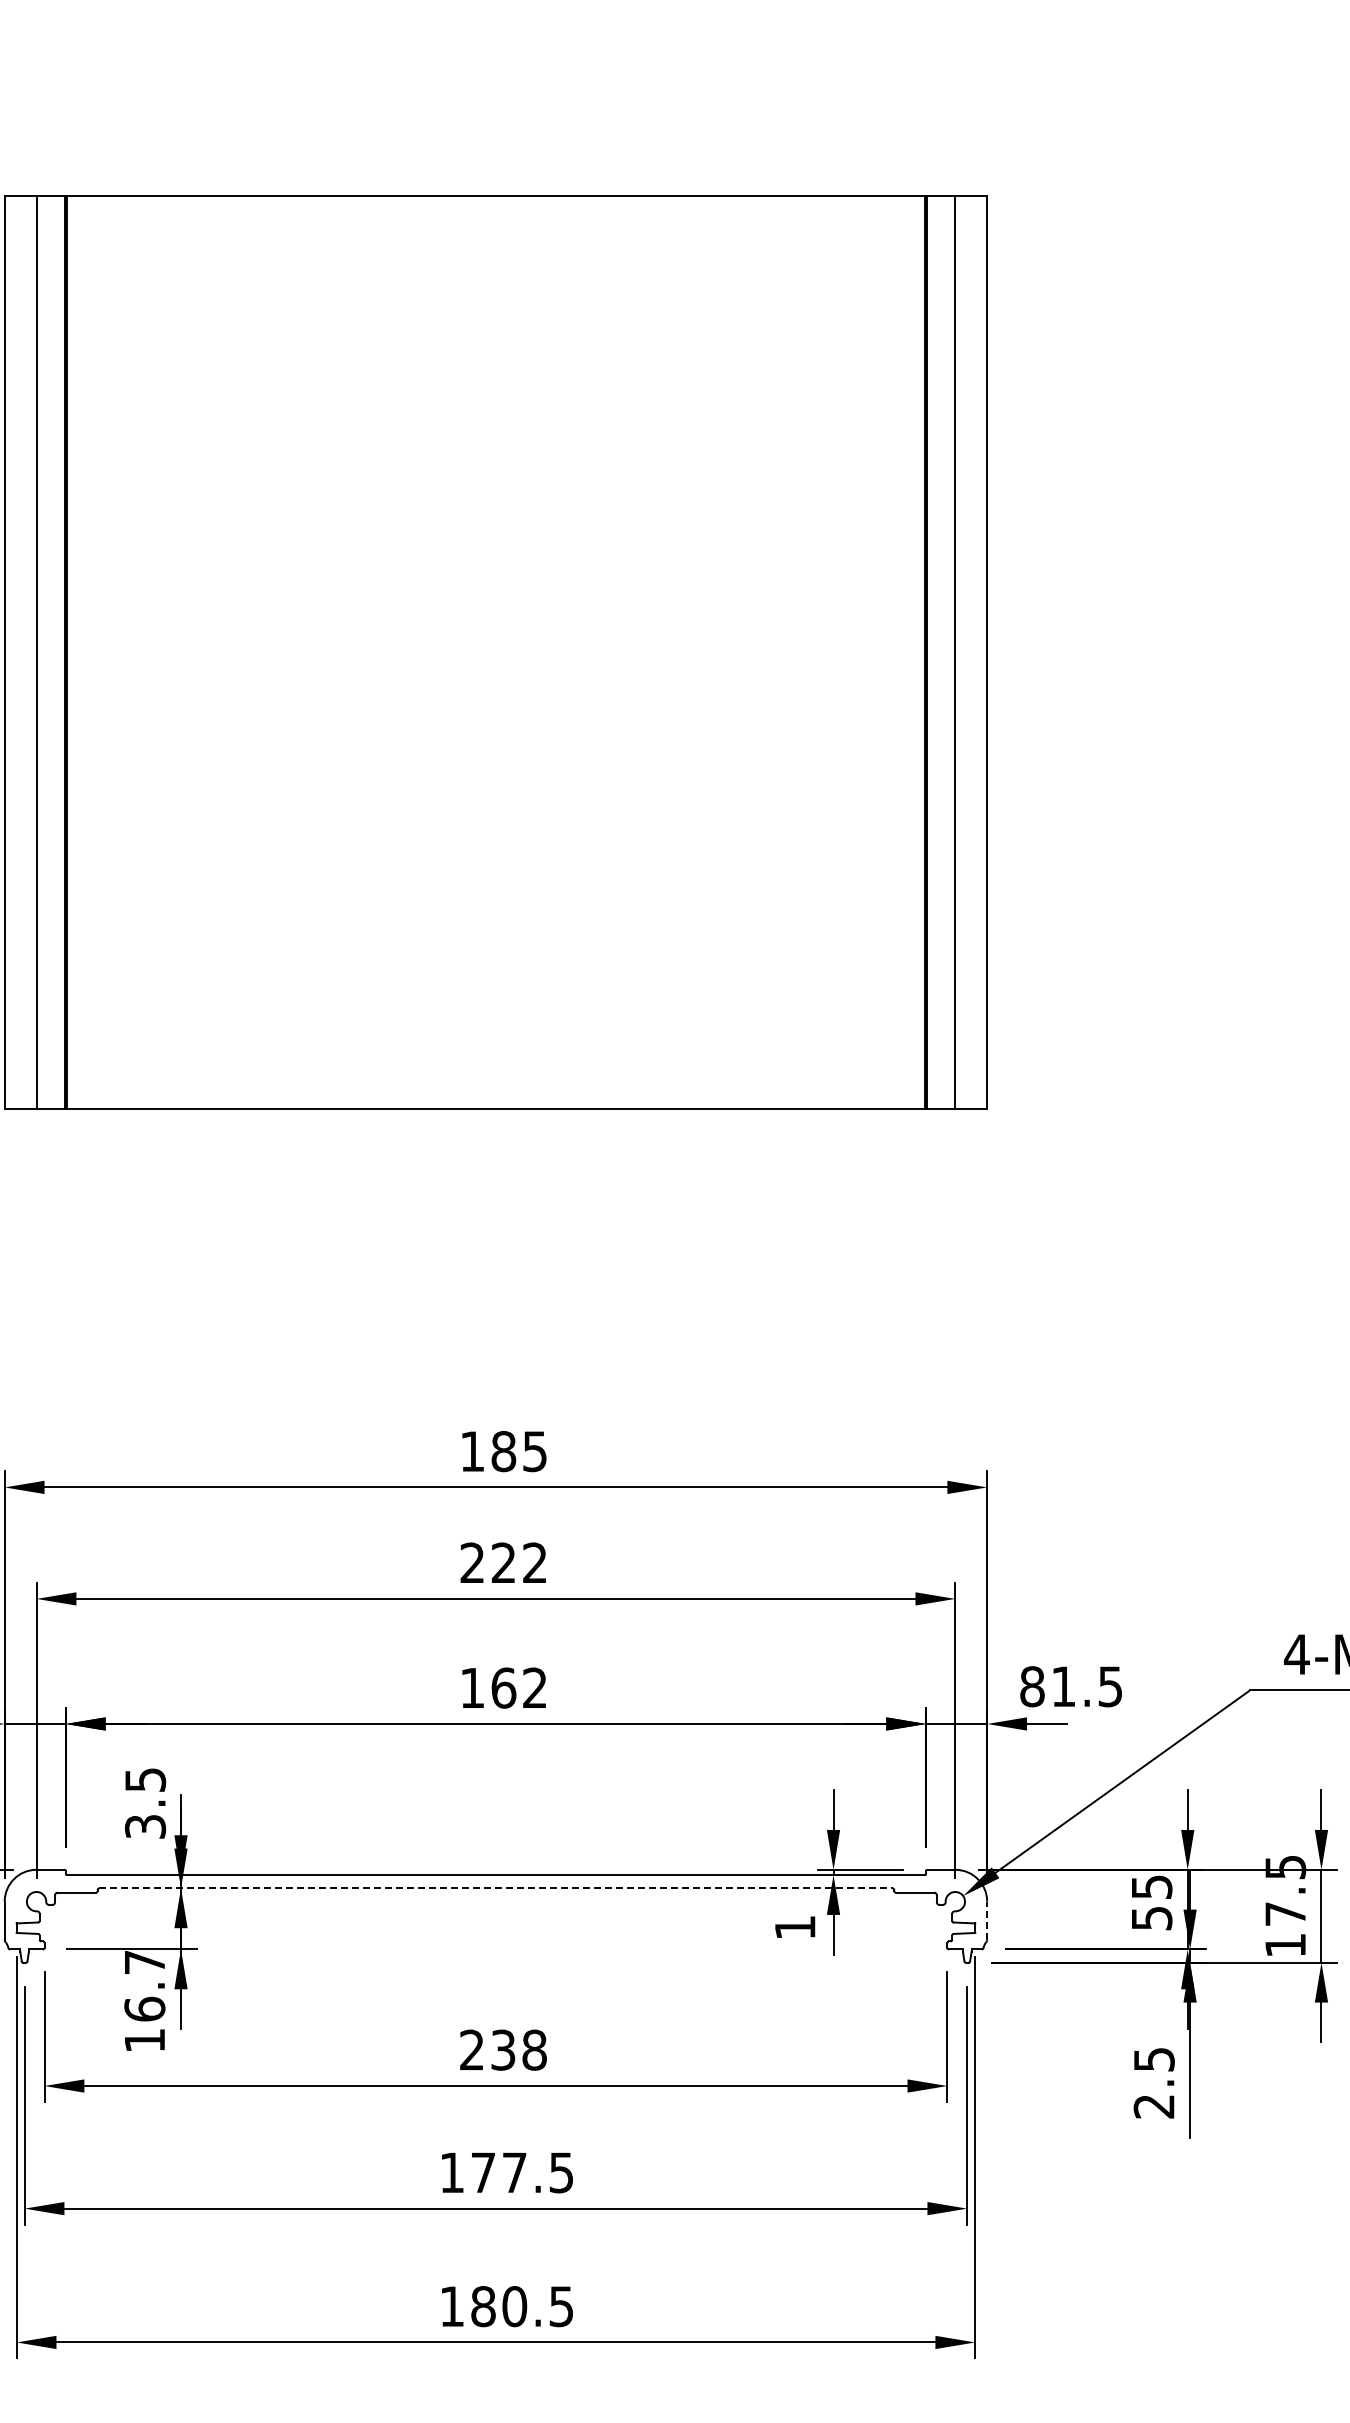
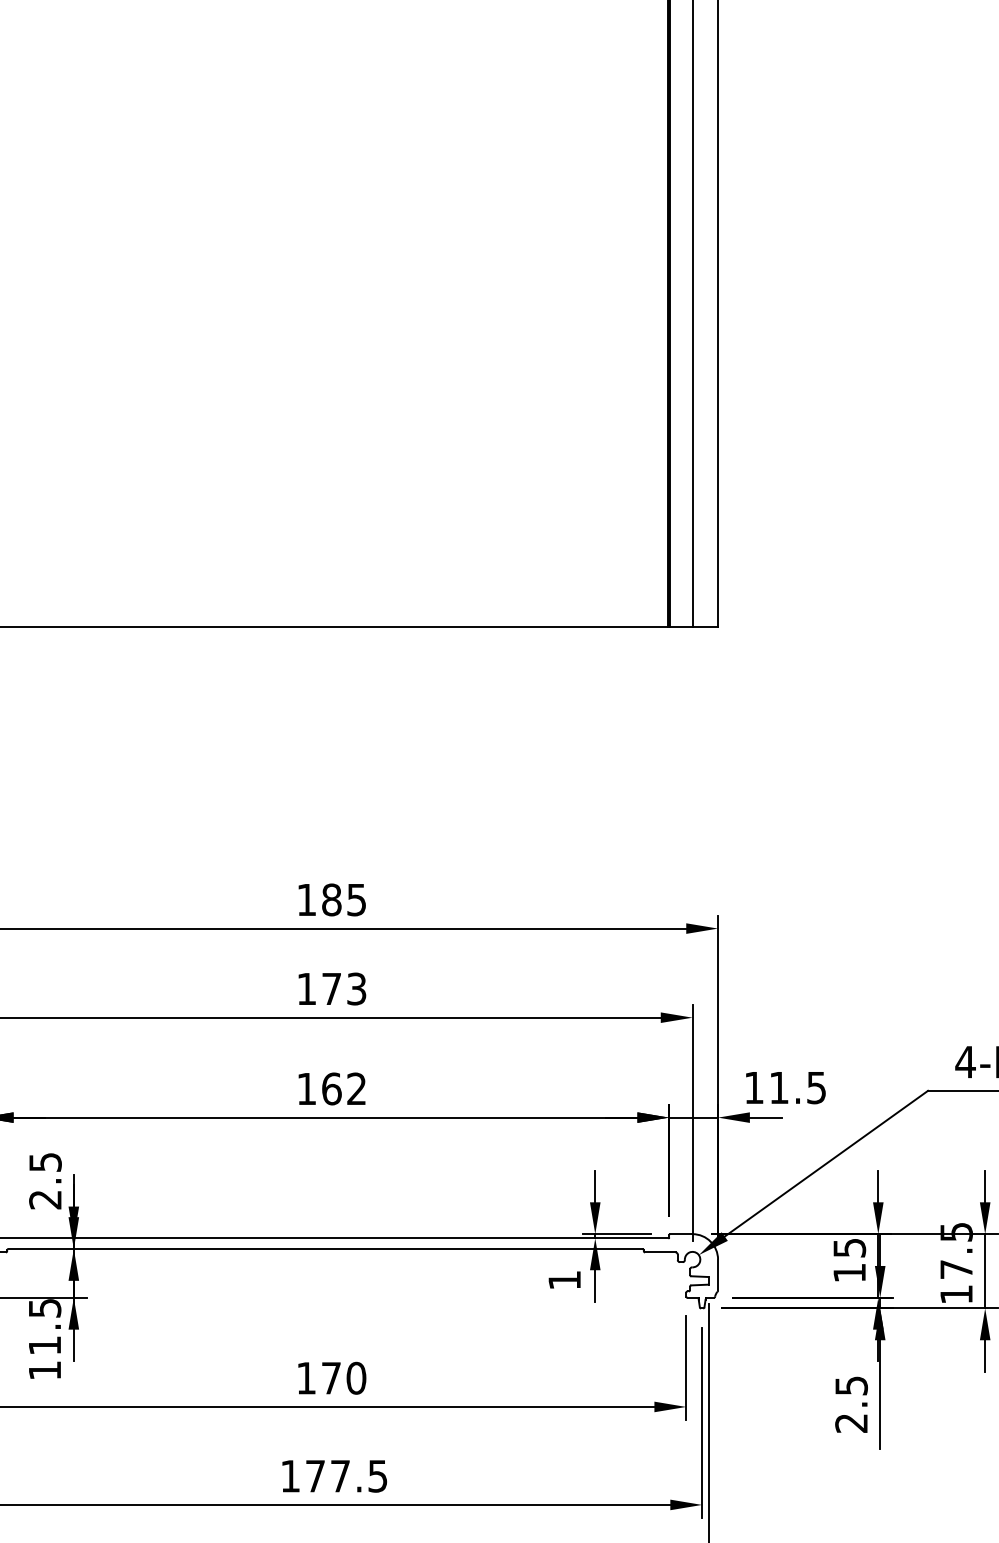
text: (503, 1562) -> (331, 988), 222 -> 173
text: (1032, 1686) -> (754, 1087), 81.5 -> 11.5
text: (145, 1826) -> (45, 1199), 3.5 -> 2.5
line: (495, 1888) -> (325, 1249), dashed -> solid
text: (1152, 1918) -> (850, 1273), 55 -> 15
line: (987, 1920) -> (718, 1274), dashed -> solid
text: (144, 1986) -> (44, 1327), 16.7 -> 11.5
text: (503, 2049) -> (331, 1377), 238 -> 170

